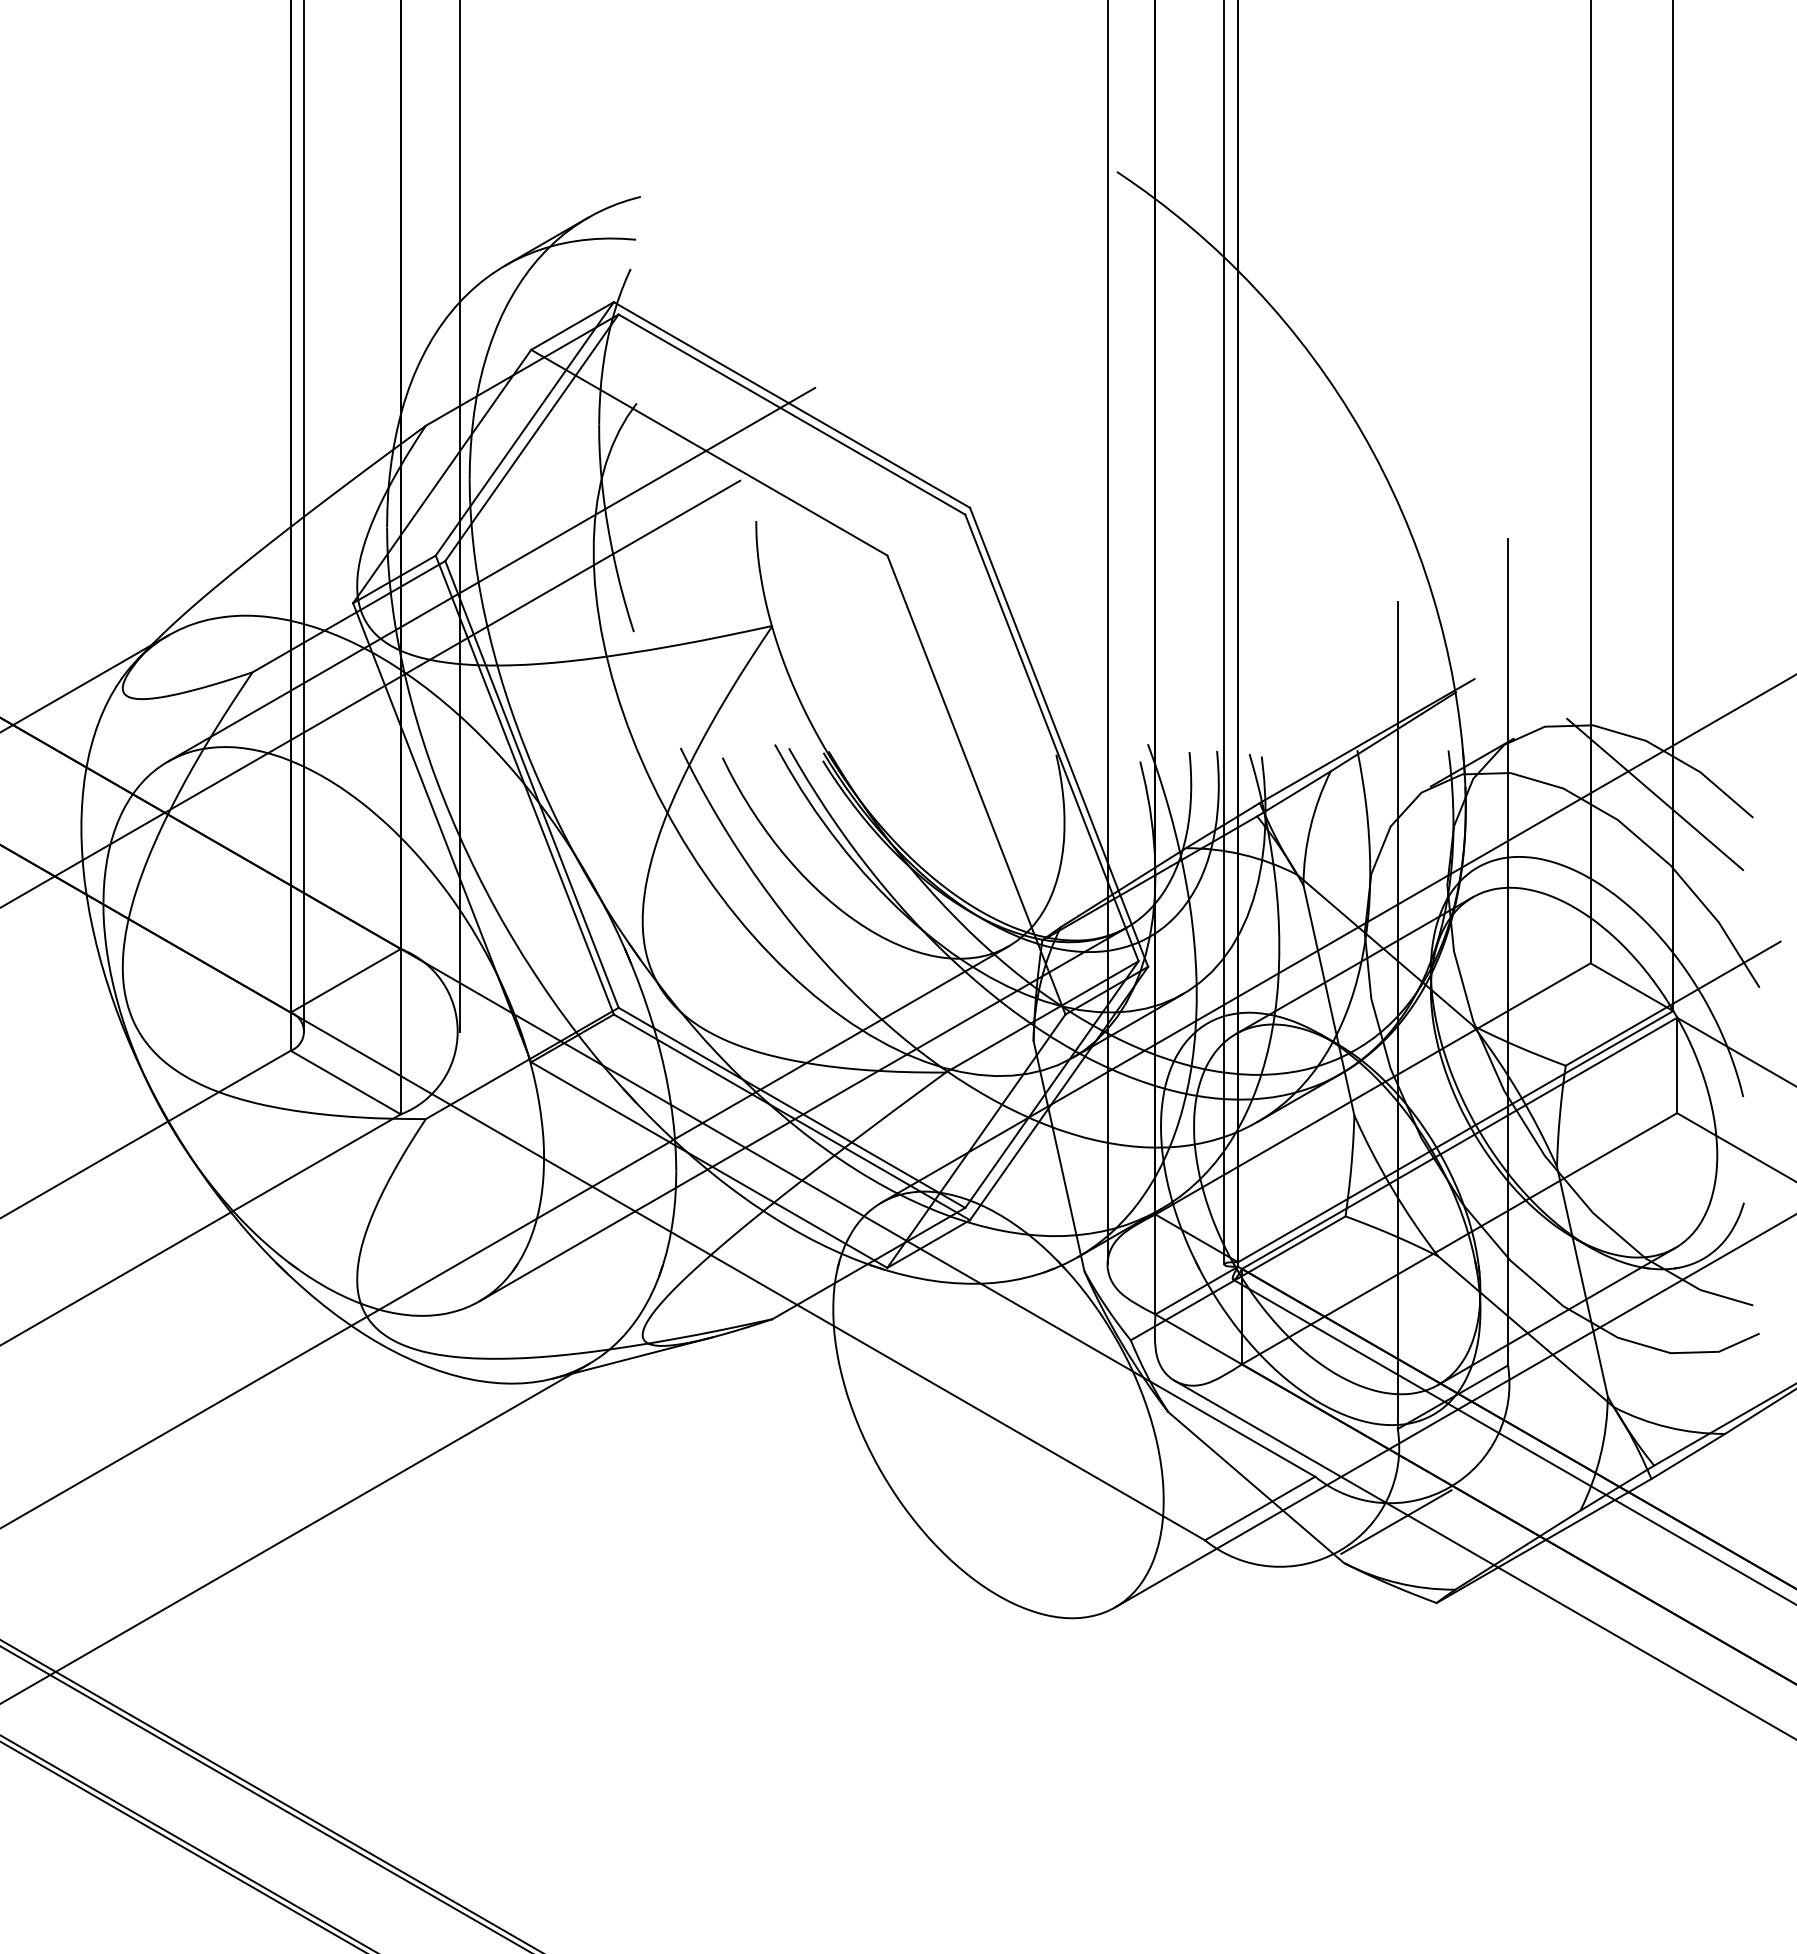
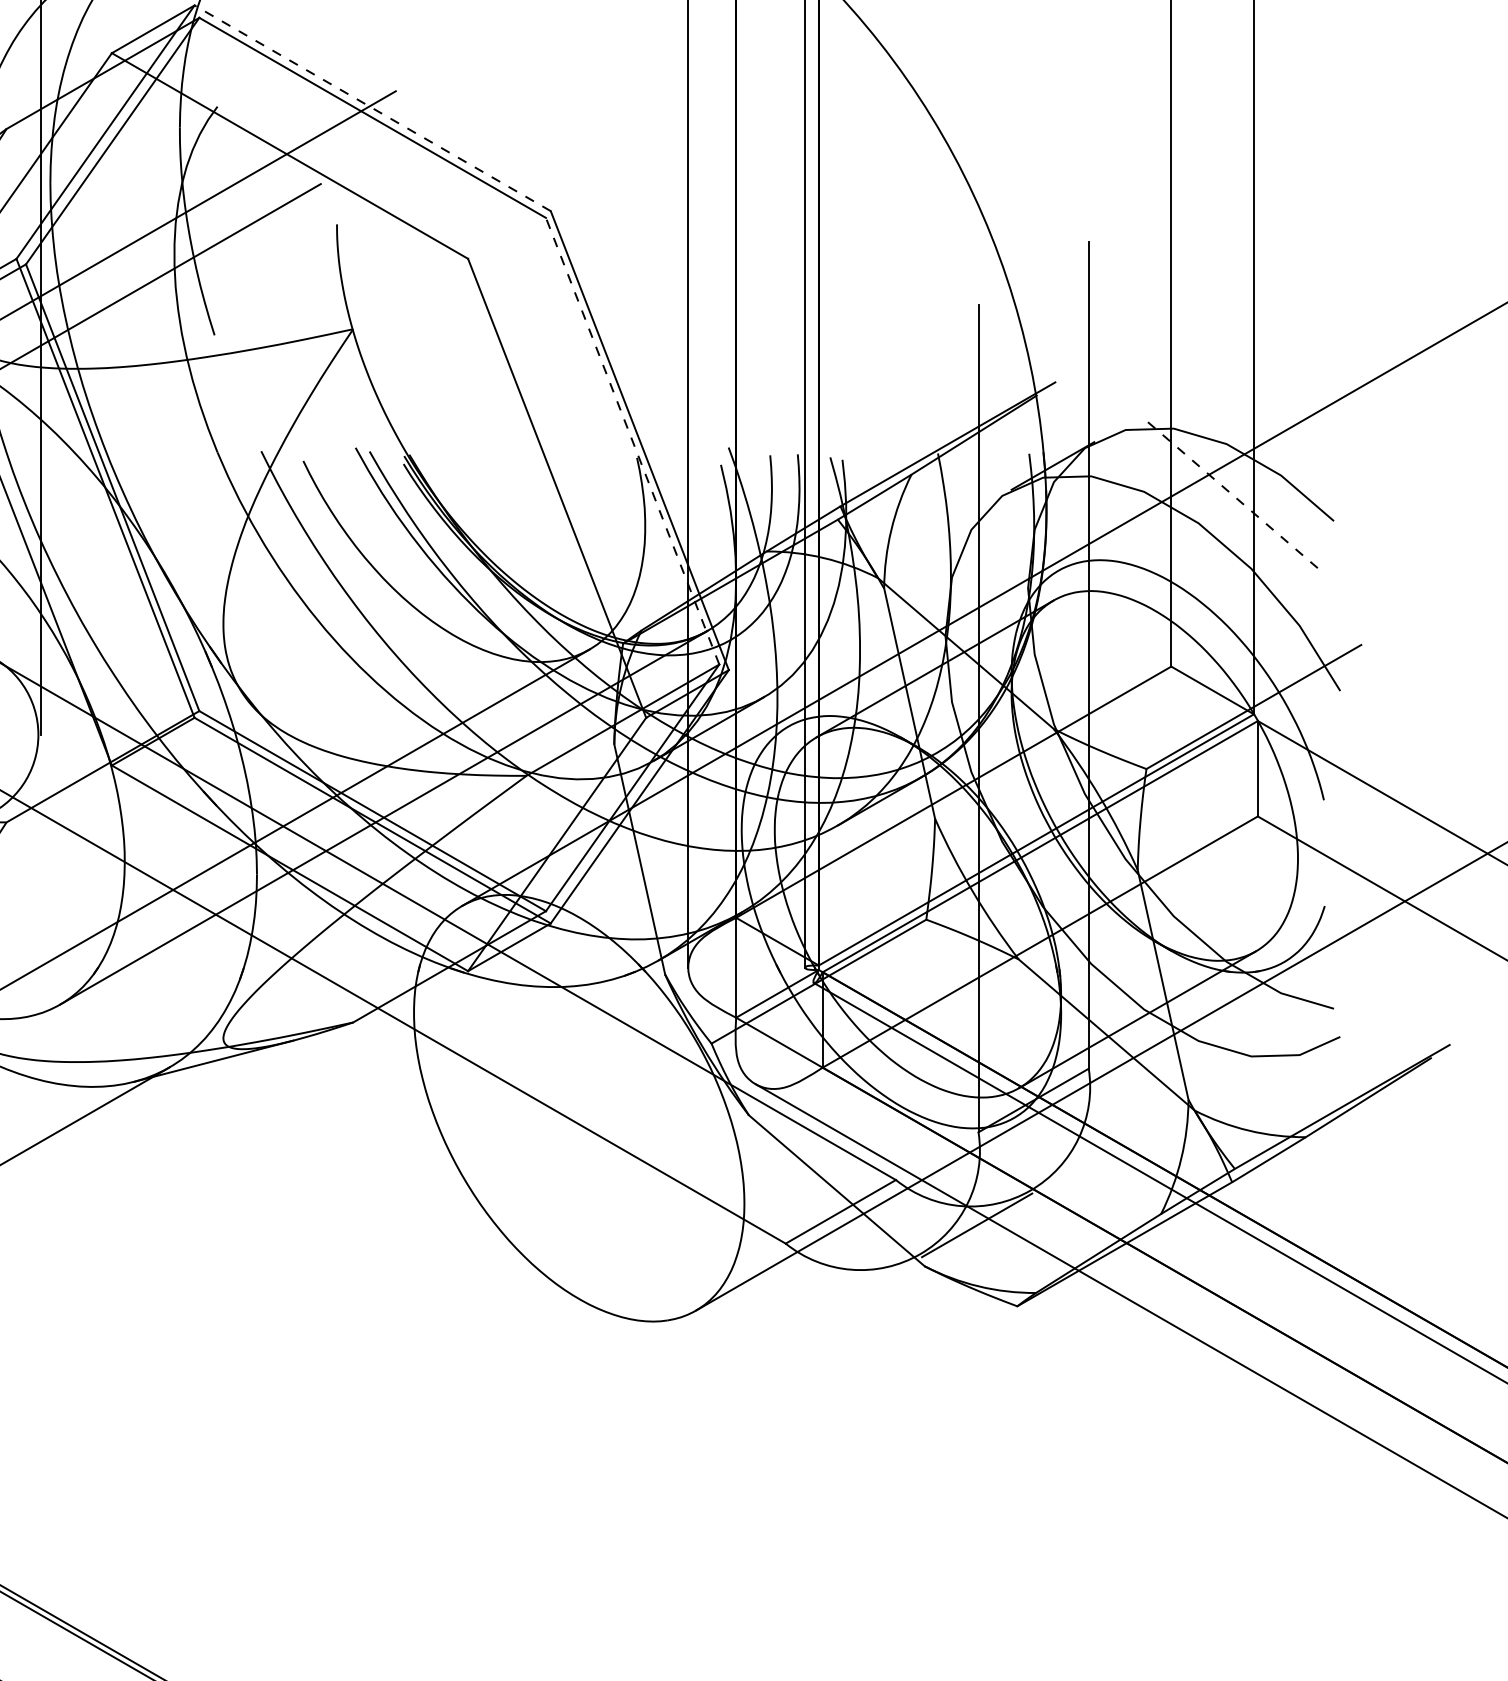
line: (791, 405) -> (372, 108), solid -> dashed
line: (1051, 737) -> (632, 440), solid -> dashed
line: (1655, 794) -> (1236, 497), solid -> dashed

